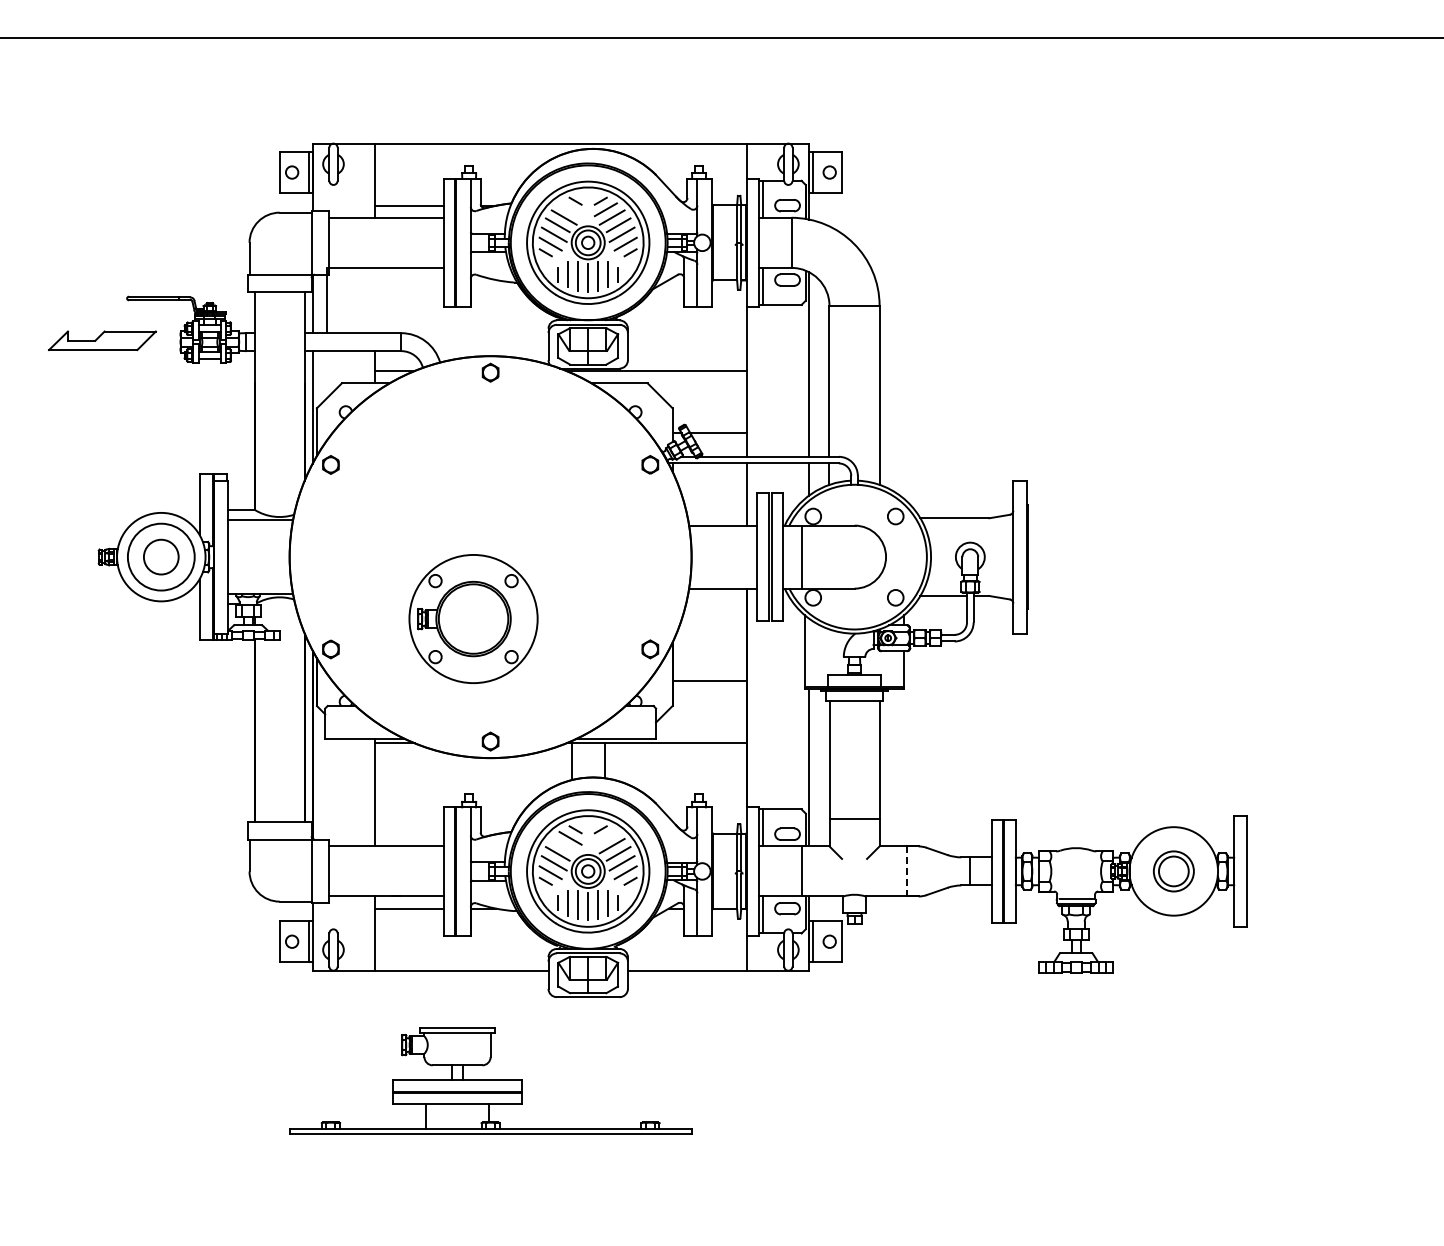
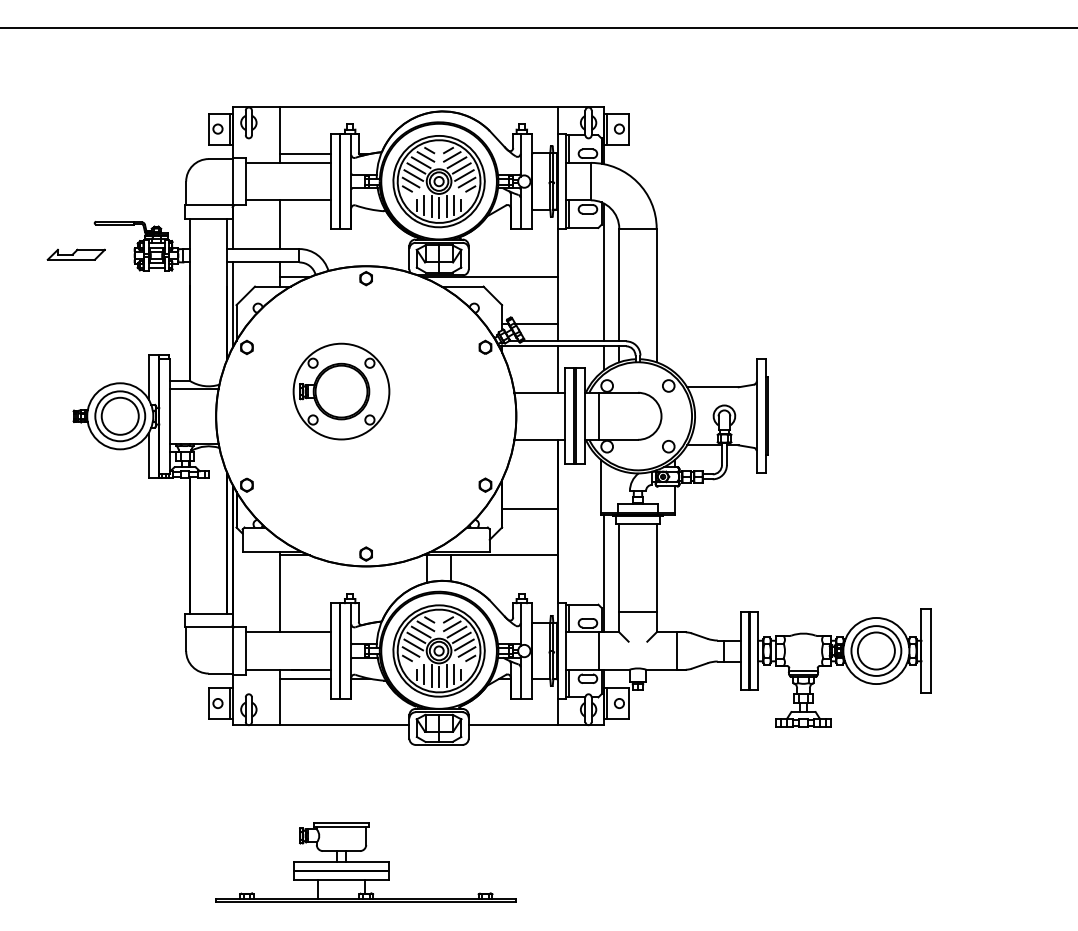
line: (570, 209) -> (425, 156), added
line: (326, 300) -> (279, 224), moved
part: (102, 340) -> (76, 254), size x0.71
circle: (161, 556) -> (120, 415), size x1.43
part: (473, 618) -> (341, 391), moved
line: (605, 837) -> (451, 625), added
line: (563, 845) -> (420, 631), added
line: (907, 871) -> (677, 651), dashed -> solid
part: (1173, 871) -> (876, 651), size x1.67
part: (490, 1080) -> (366, 862), moved

